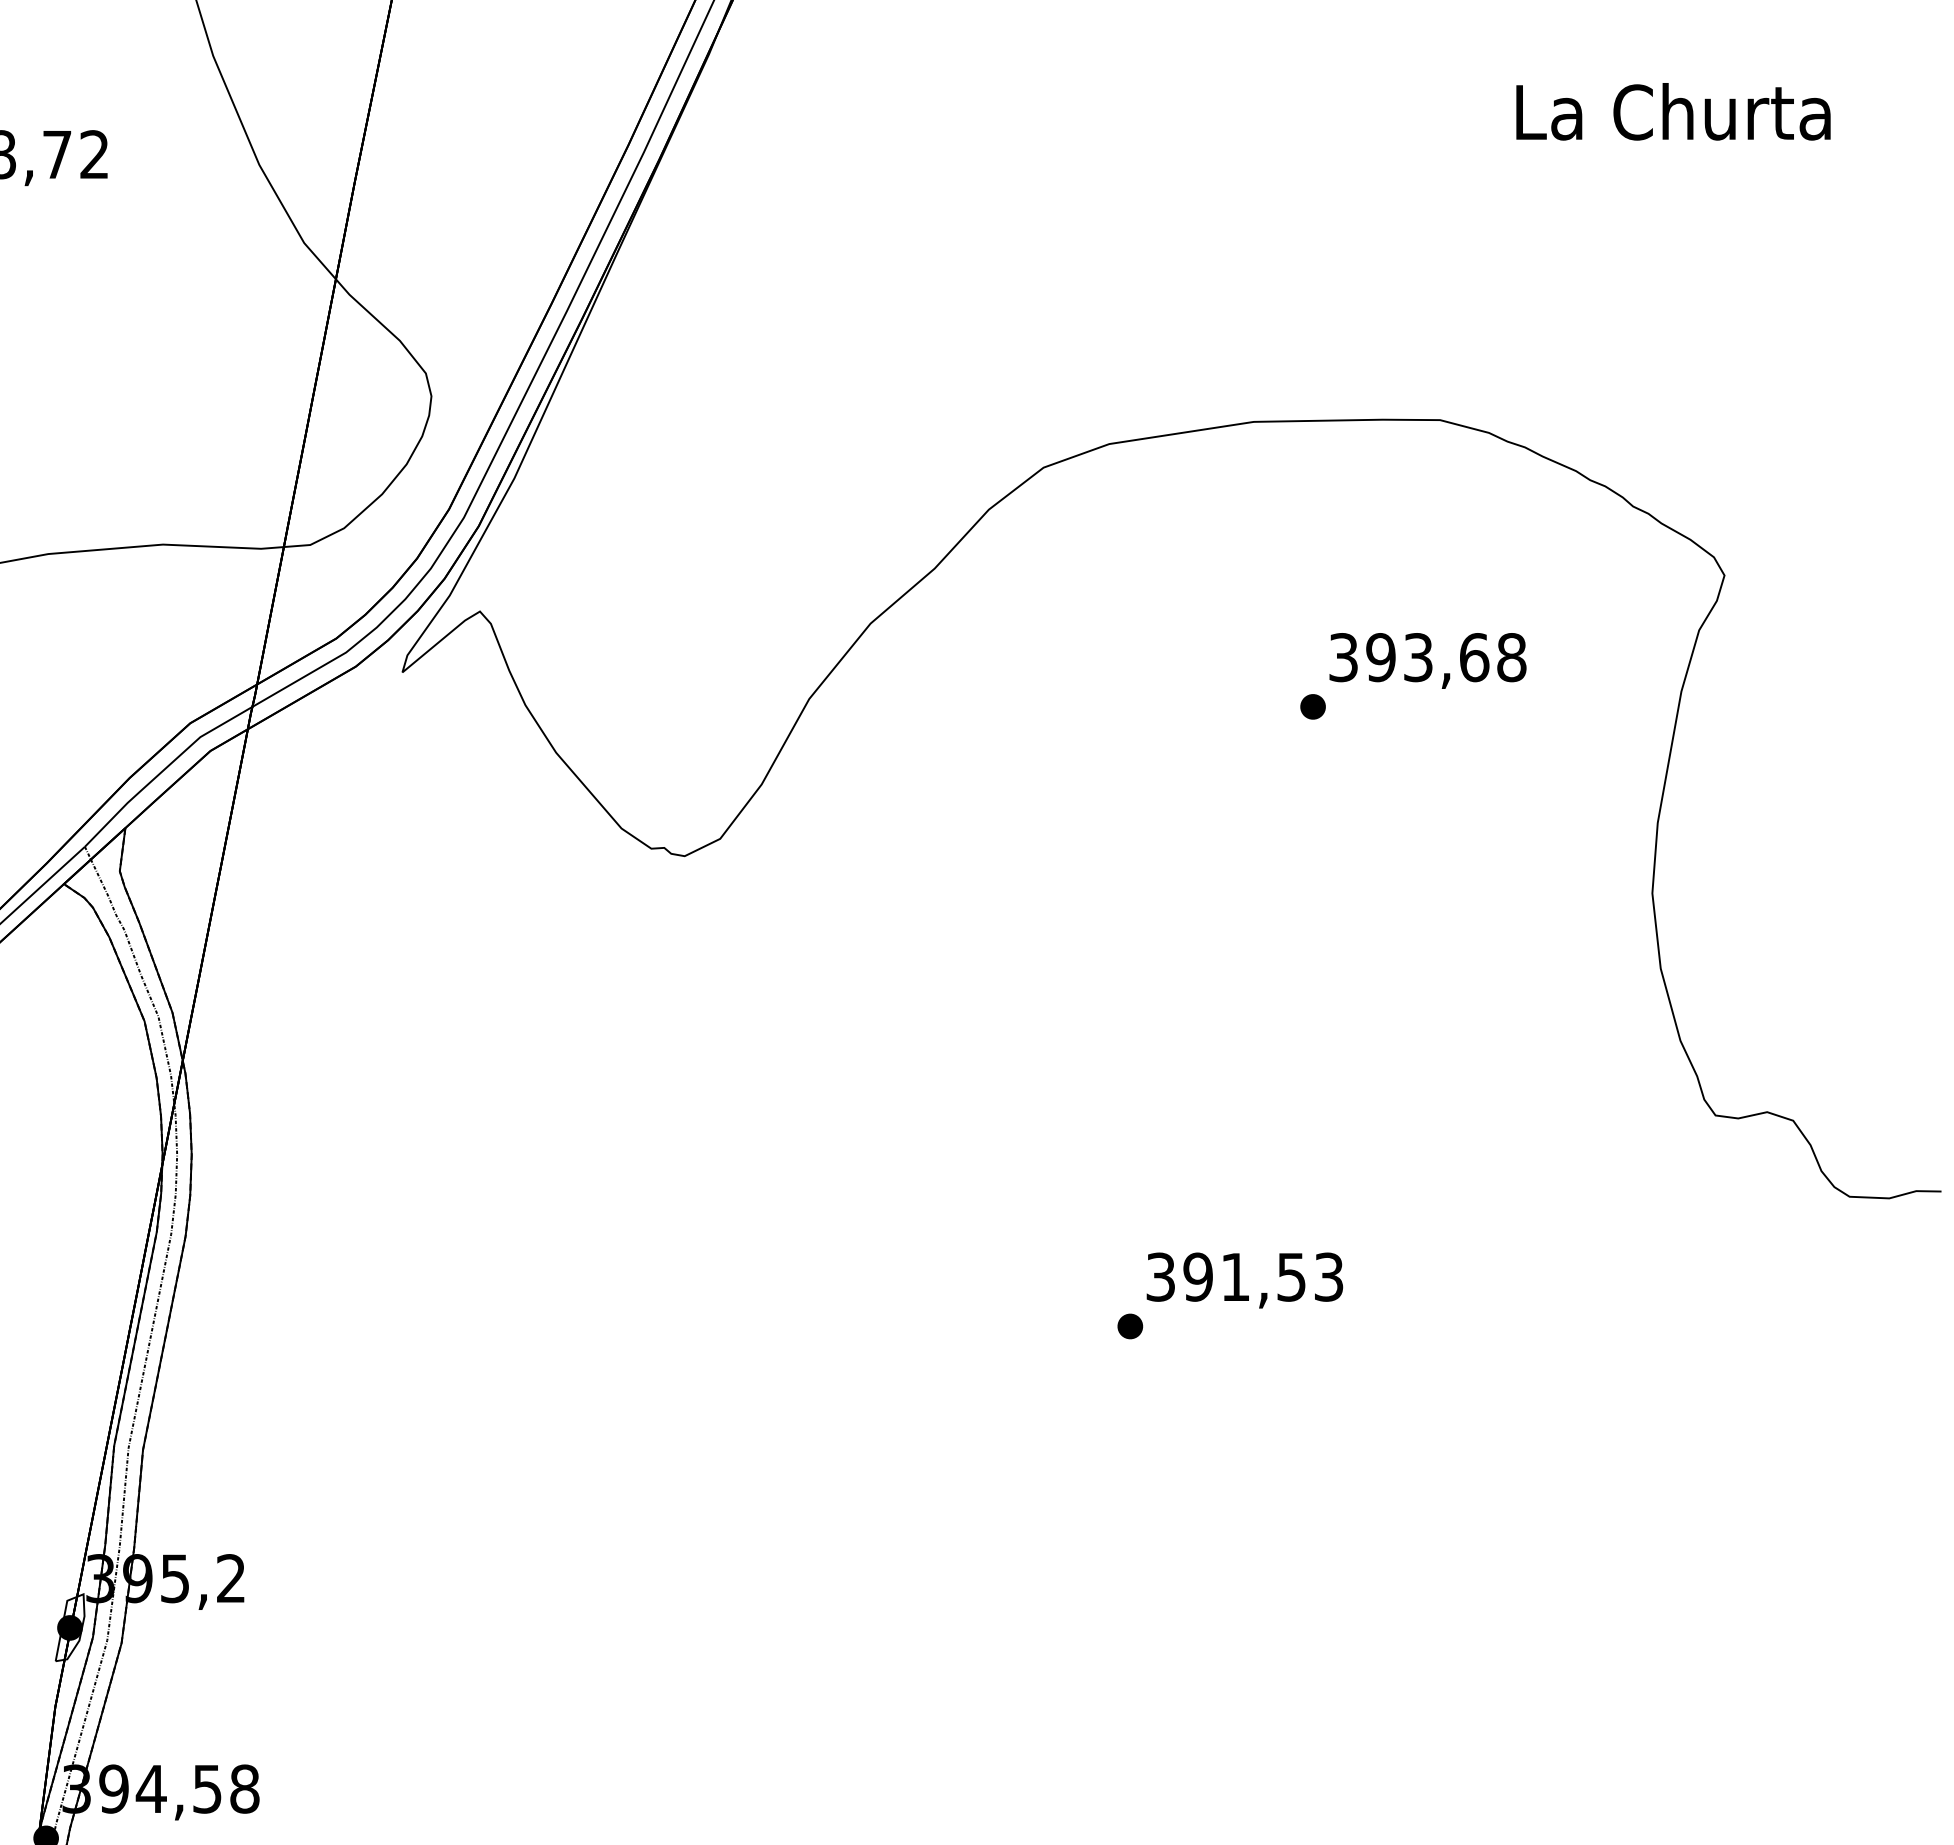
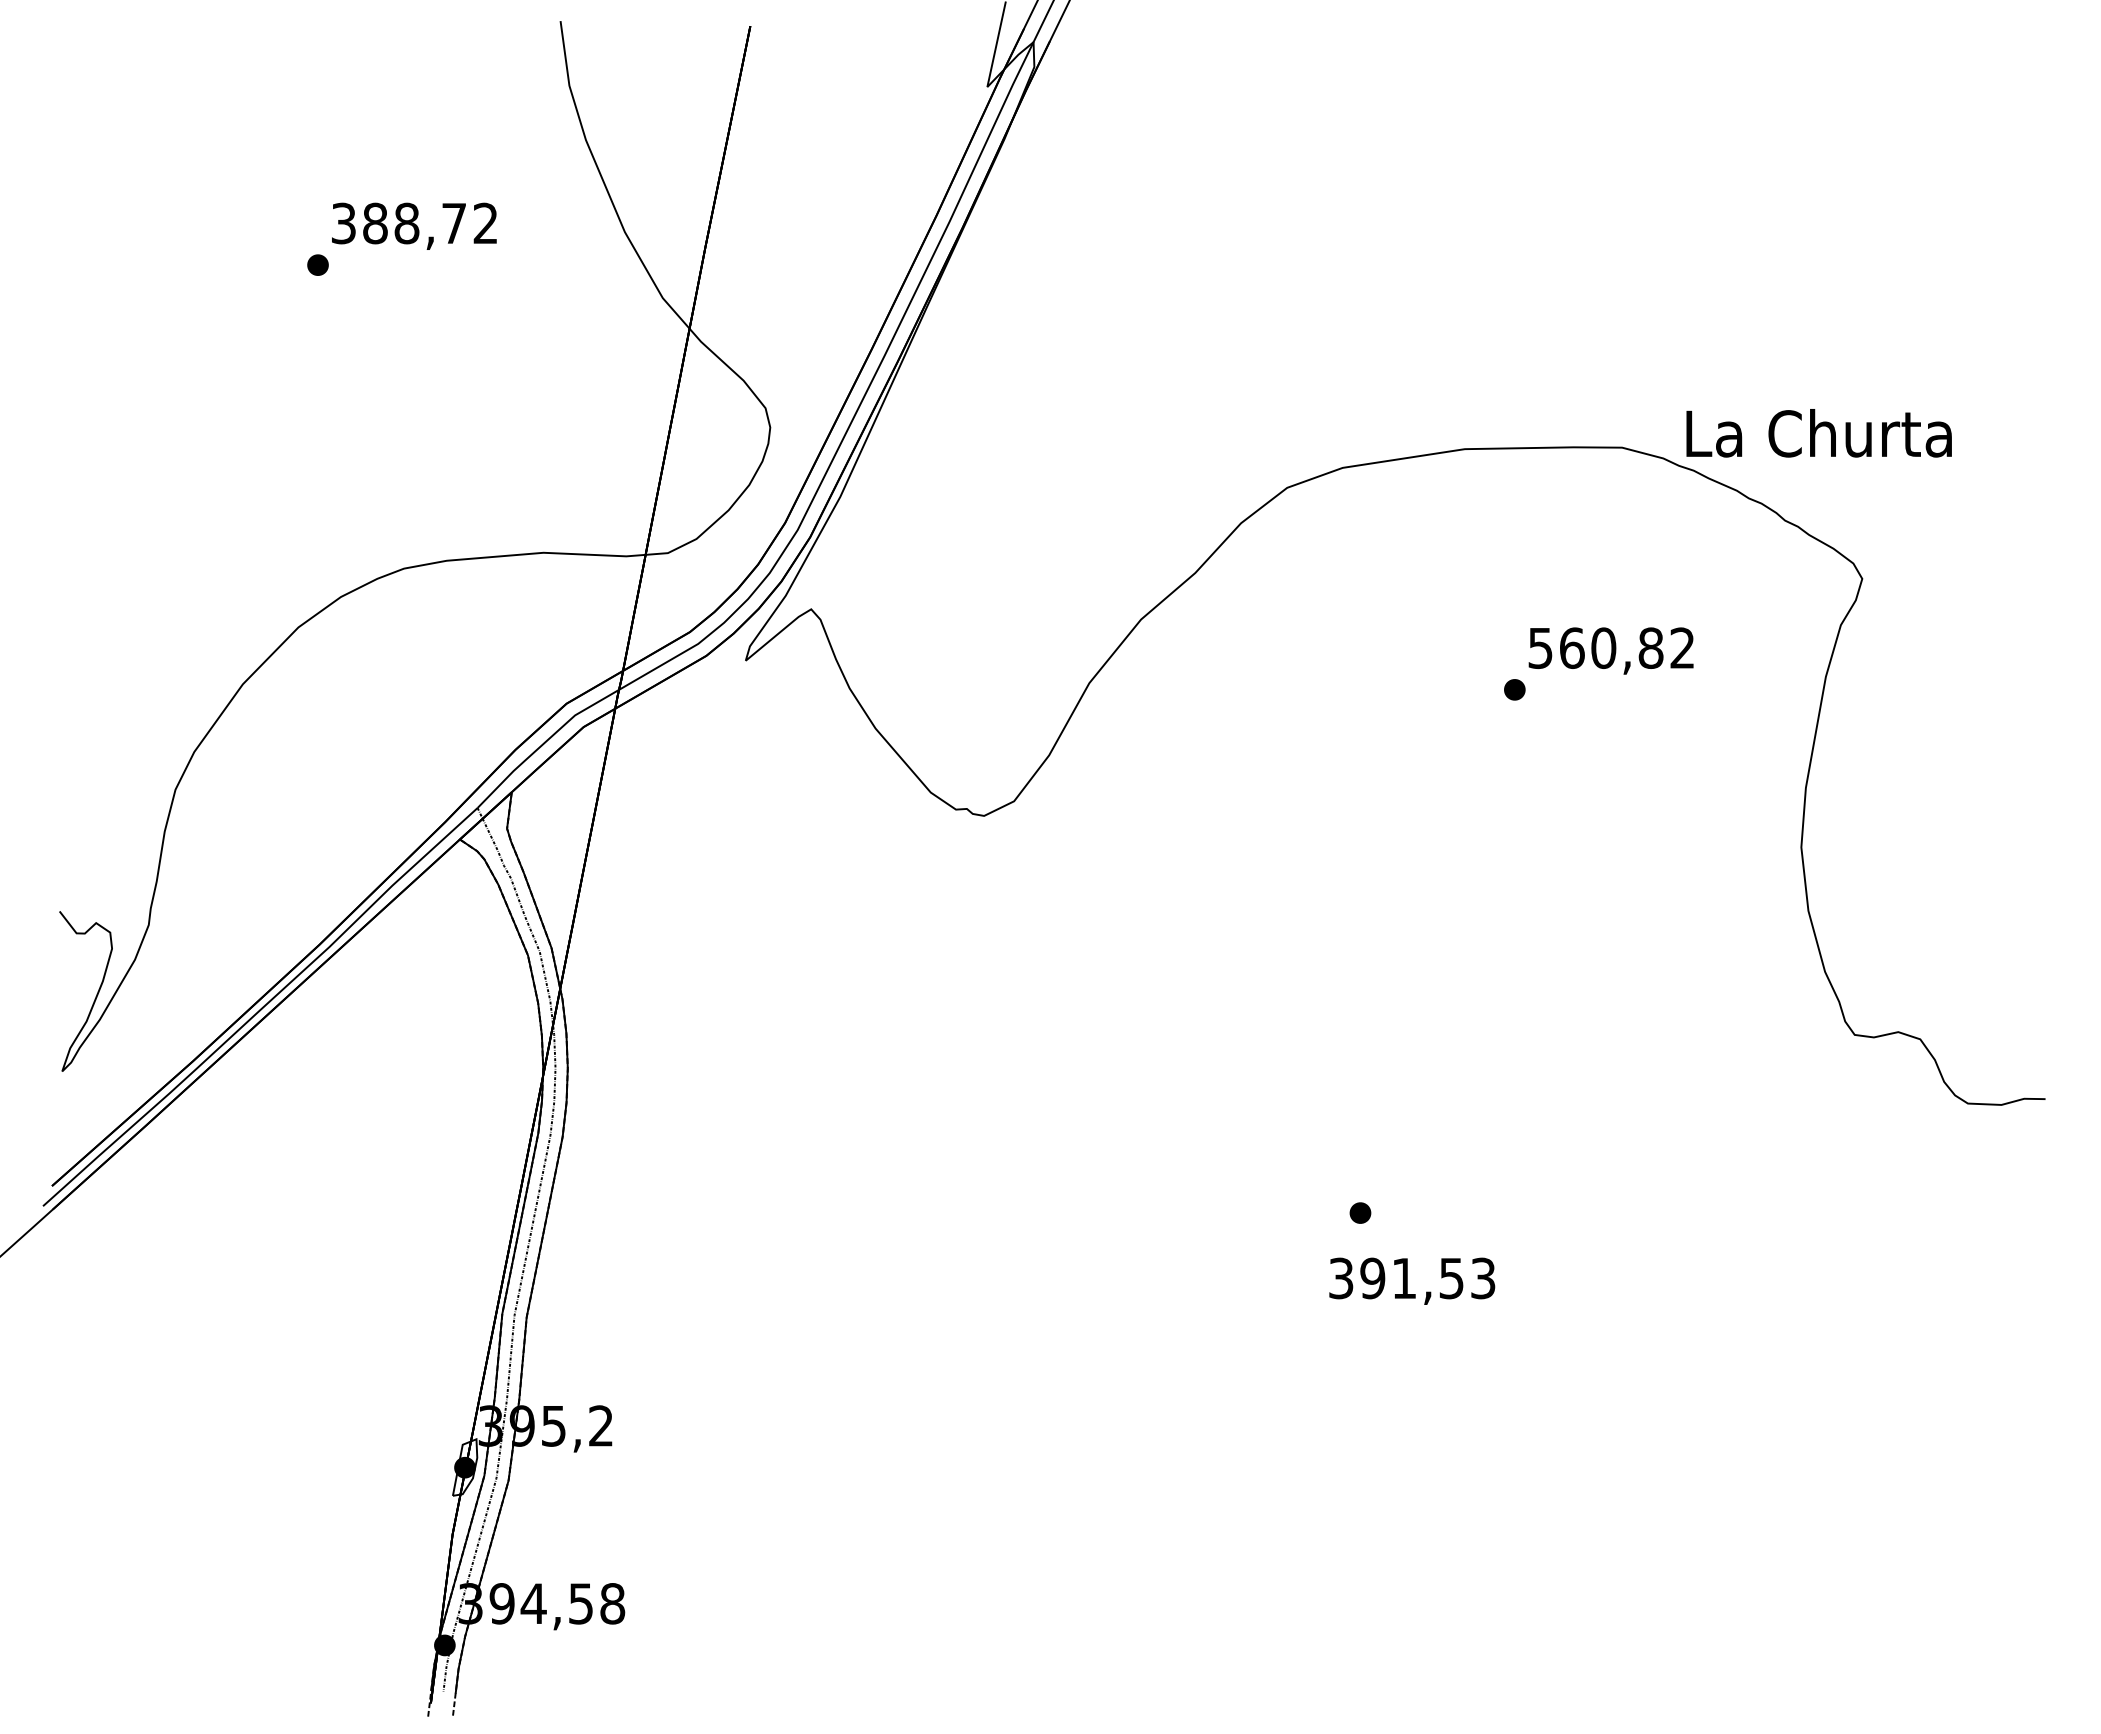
text: (1672, 112) -> (1818, 433), moved
text: (1428, 656) -> (1612, 647), 393,68 -> 560,82
text: (1245, 1279) -> (1412, 1280), moved

